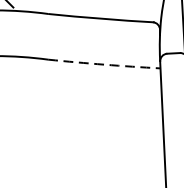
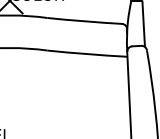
arc: (104, 65) -> (87, 54), dashed -> solid

